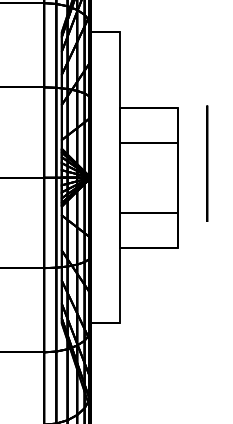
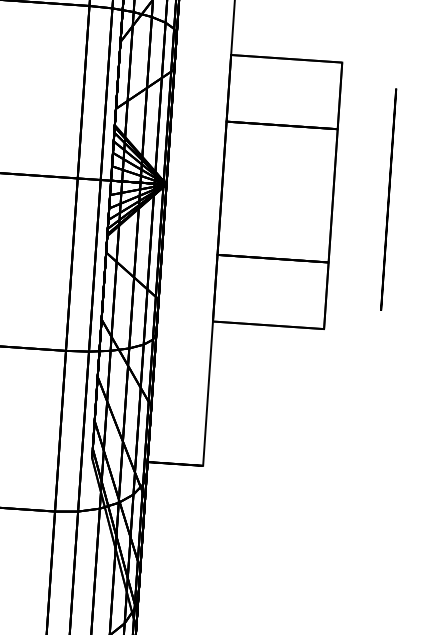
circle: (207, 163) -> (389, 199), moved

